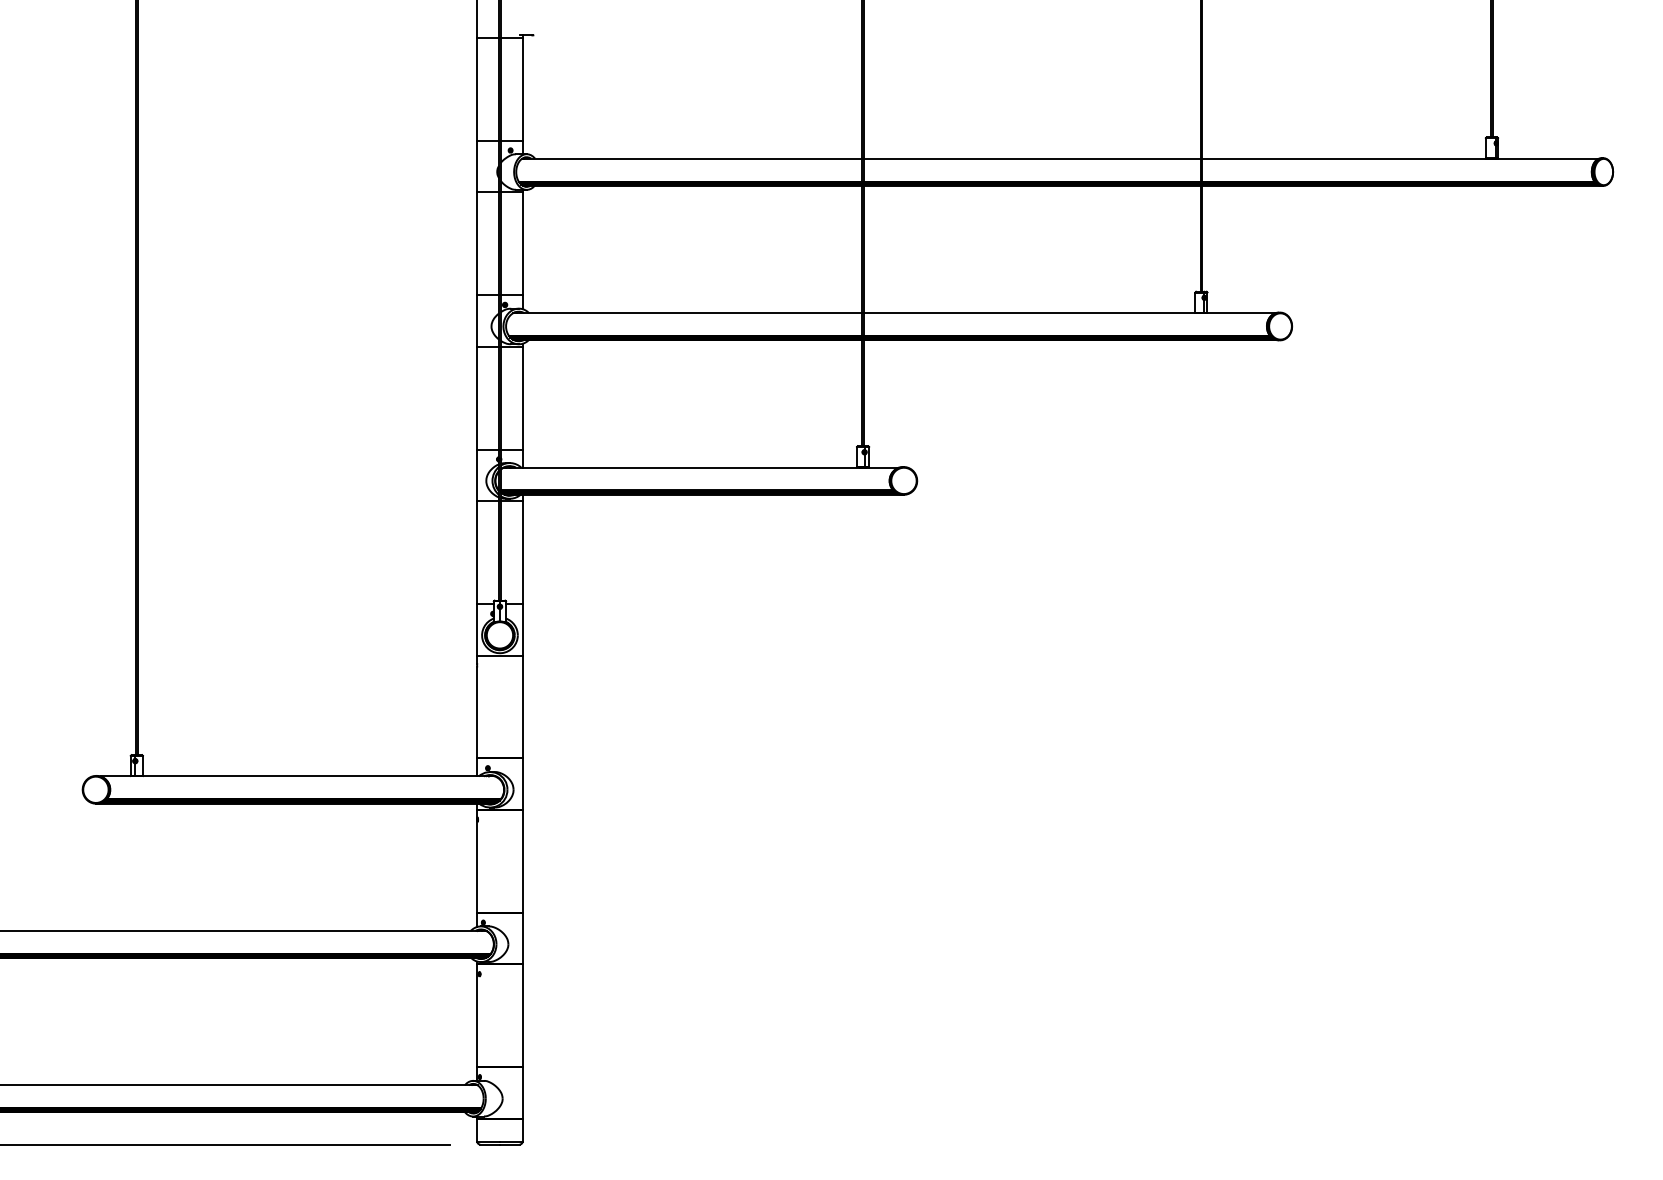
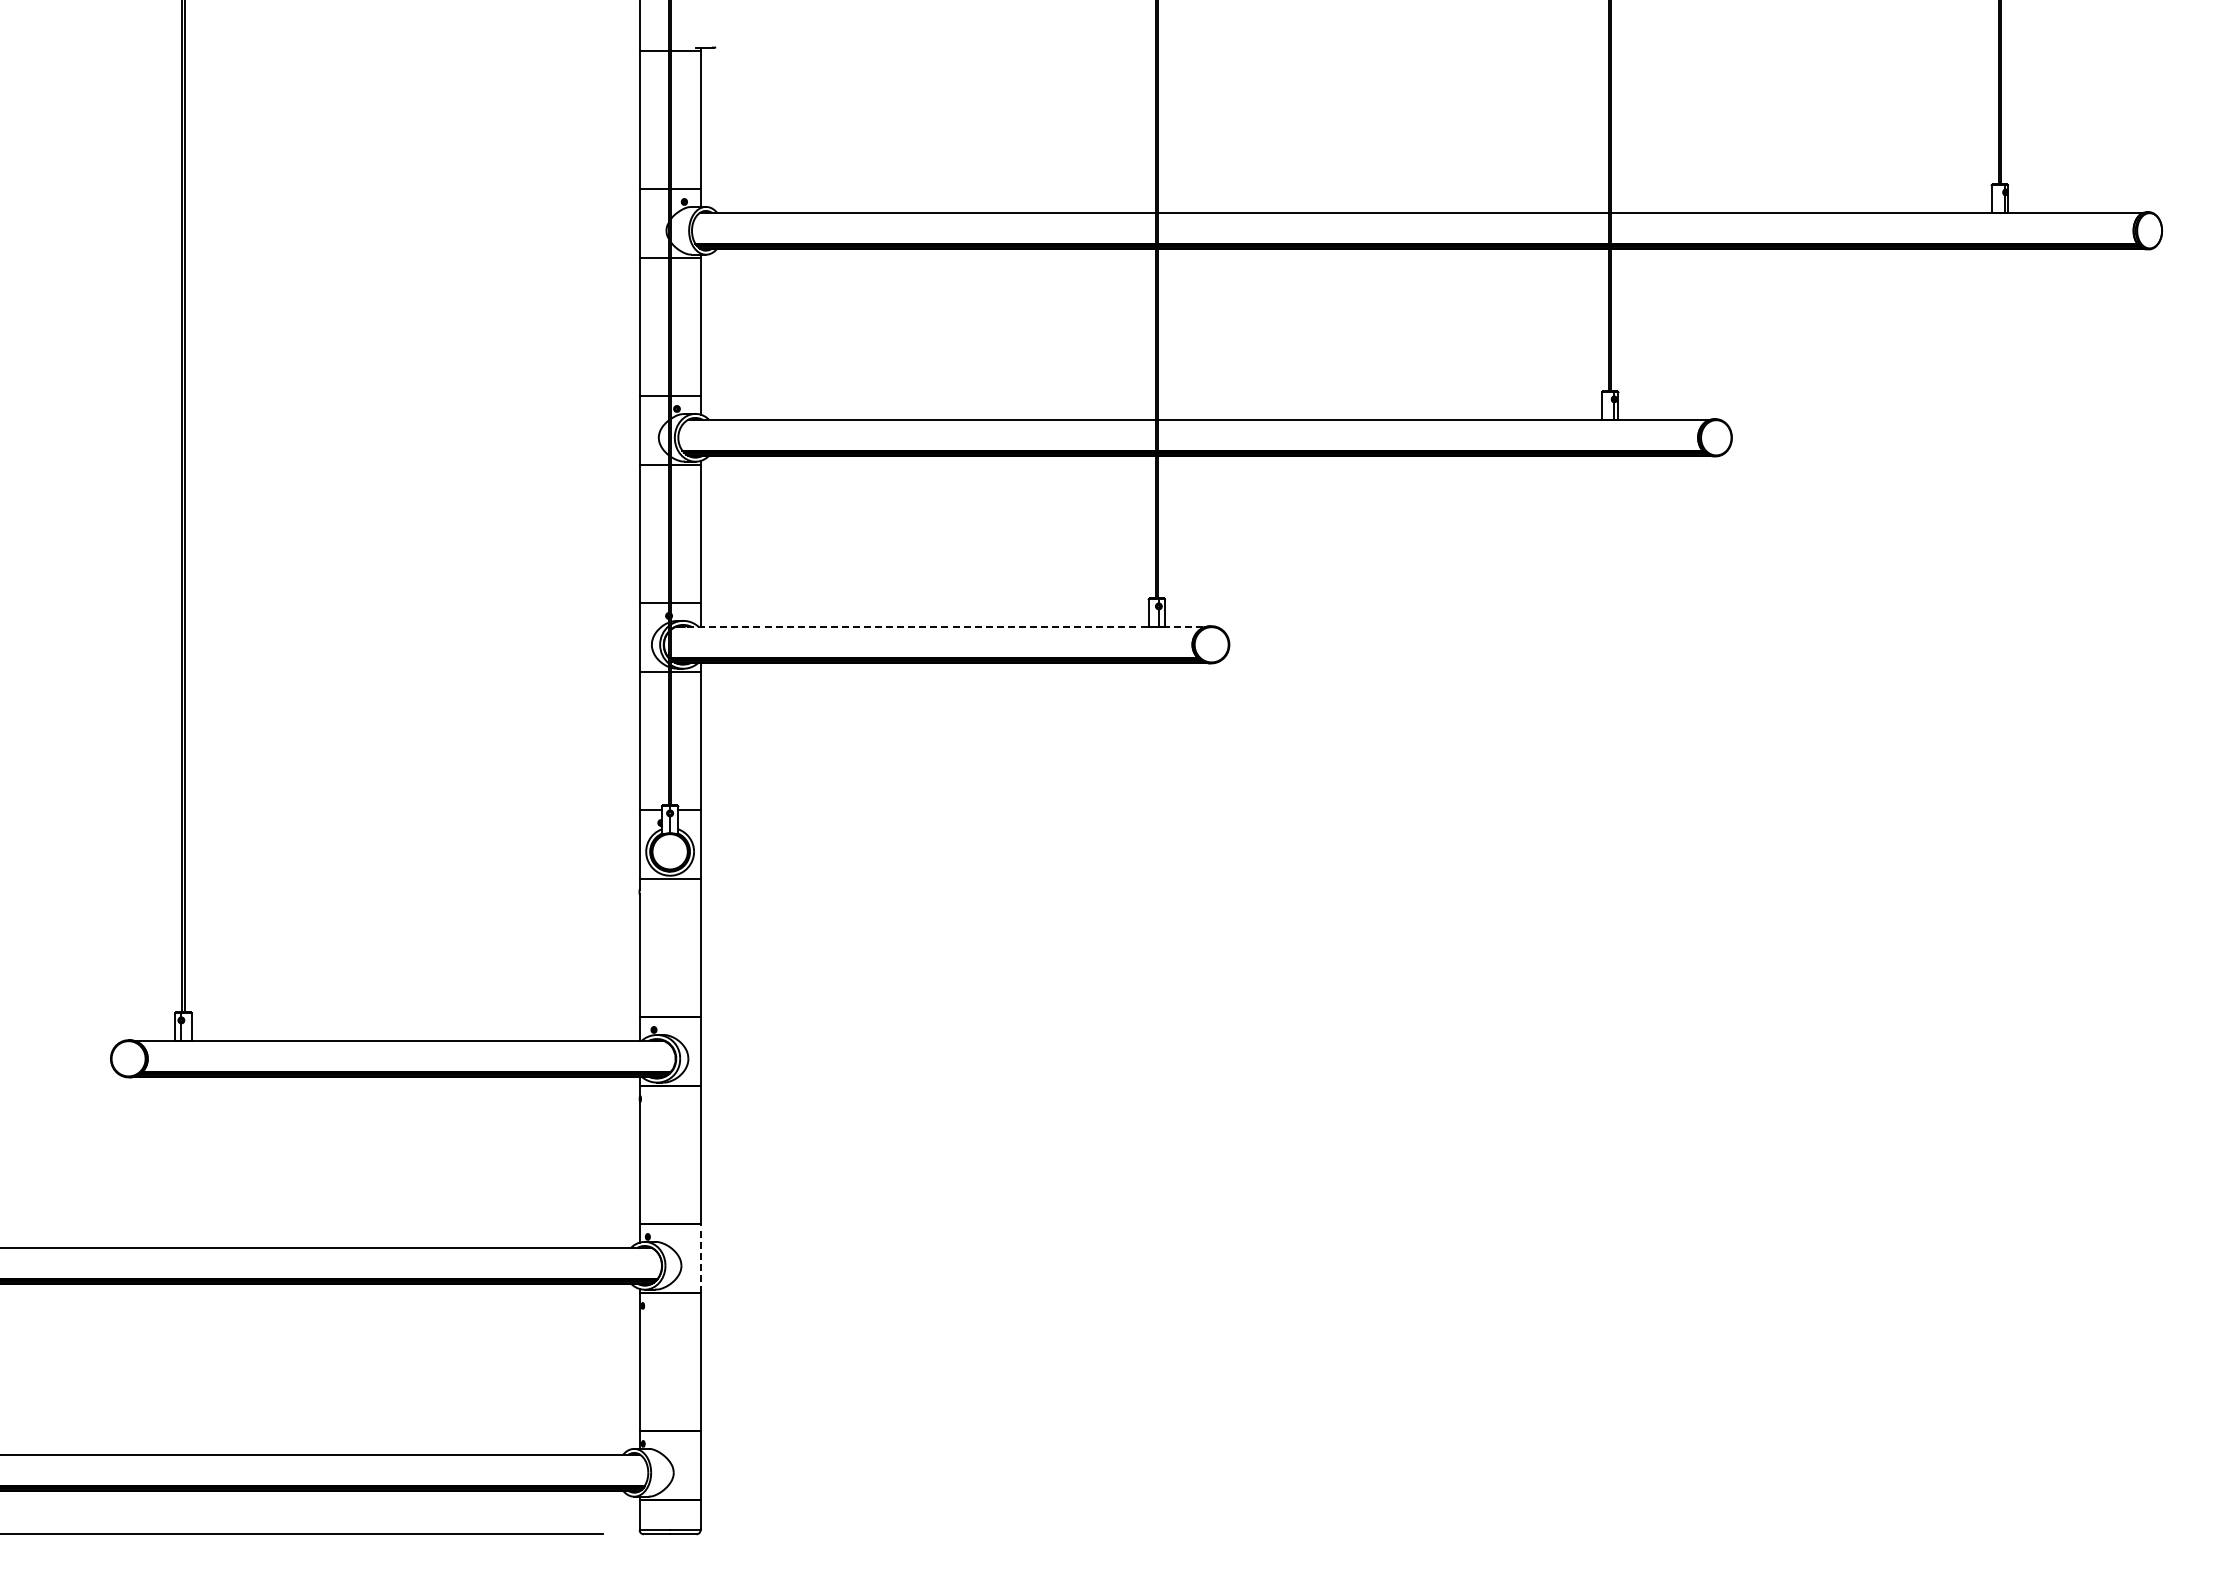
line: (701, 467) -> (940, 626), solid -> dashed
line: (522, 938) -> (700, 1257), solid -> dashed

